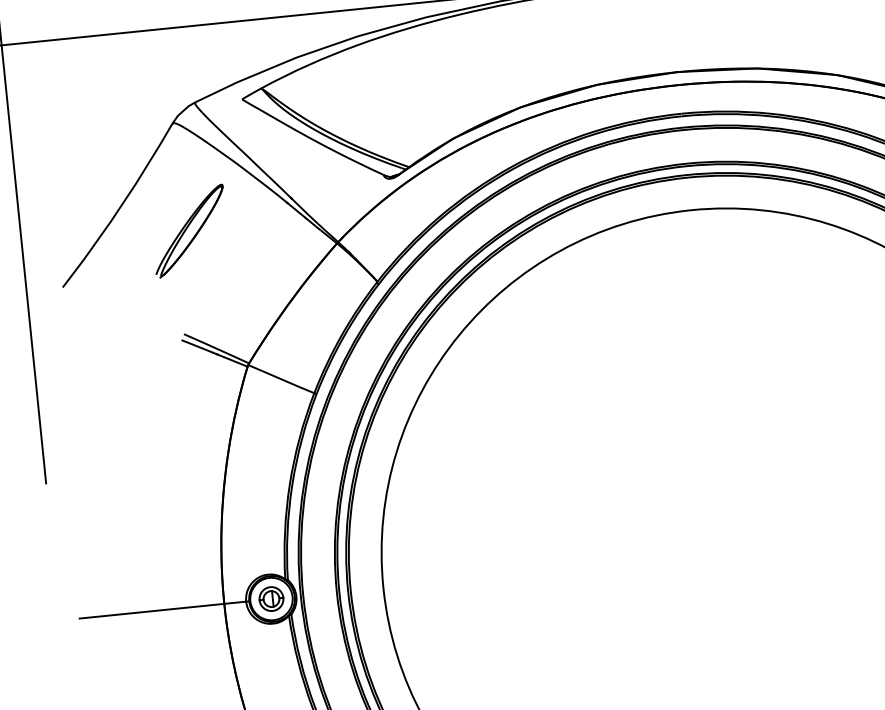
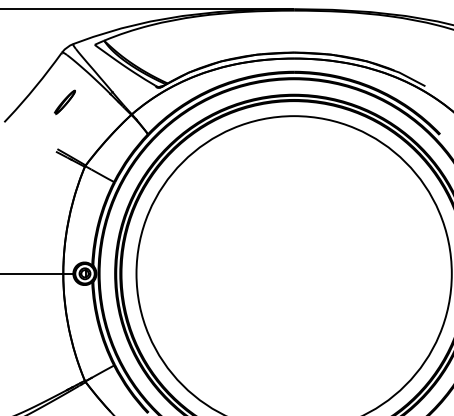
part: (189, 231) -> (64, 102), size x0.6

